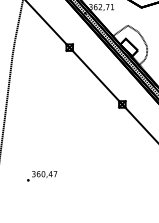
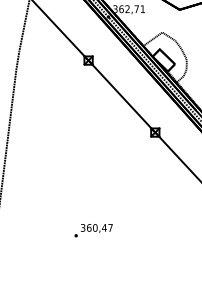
text: (42, 176) -> (93, 230), moved

